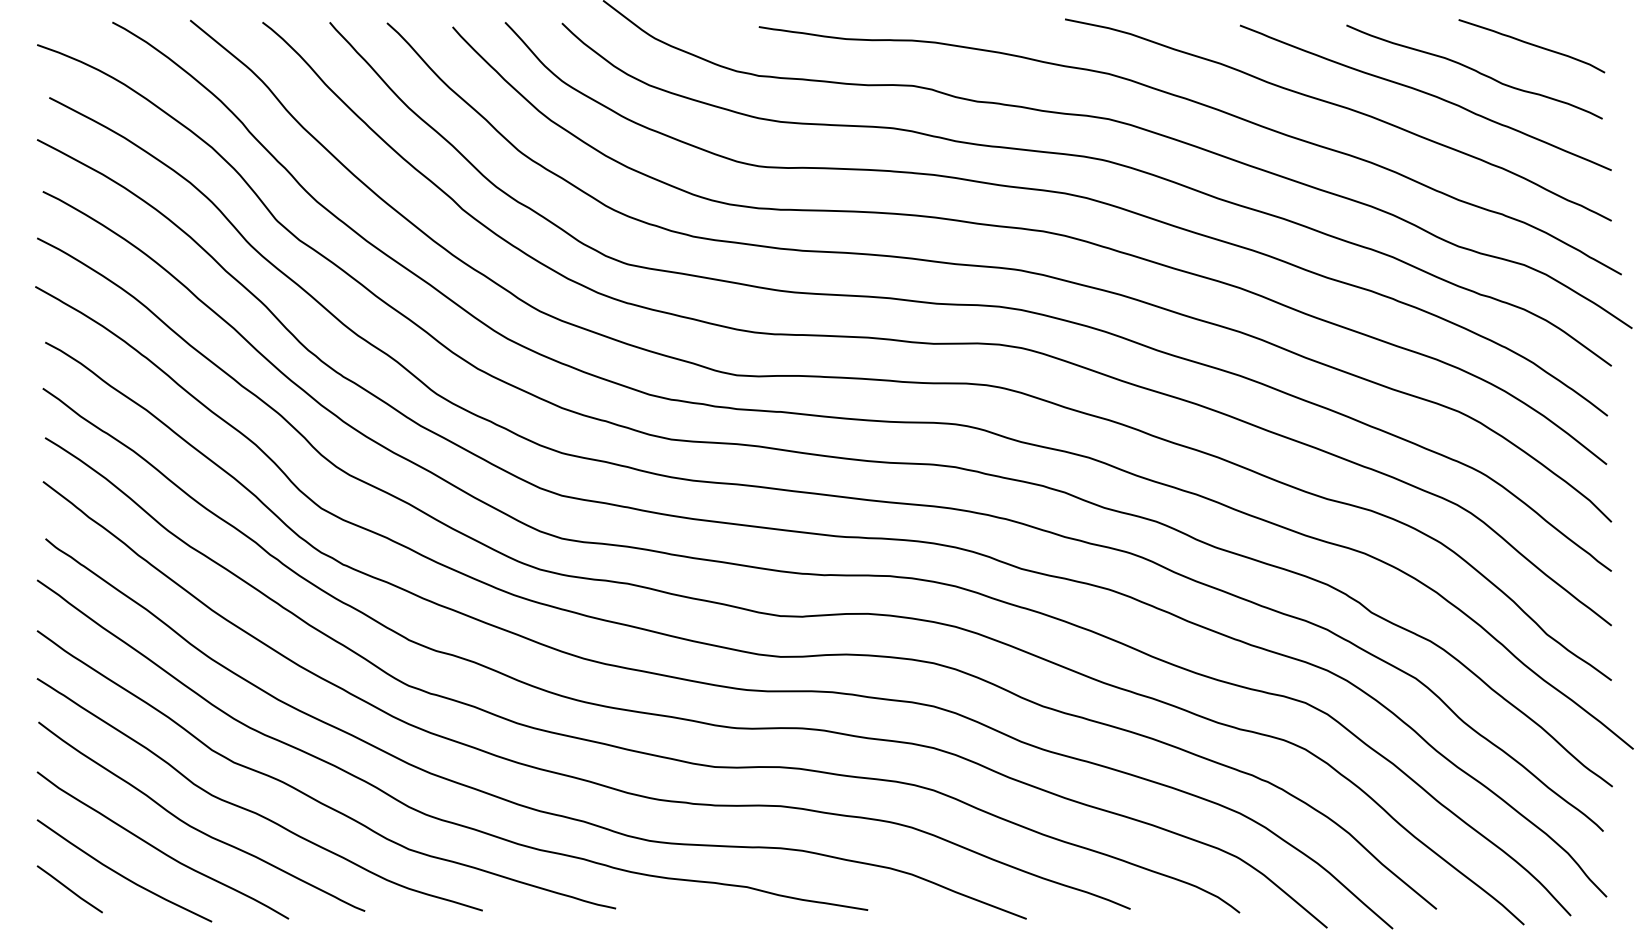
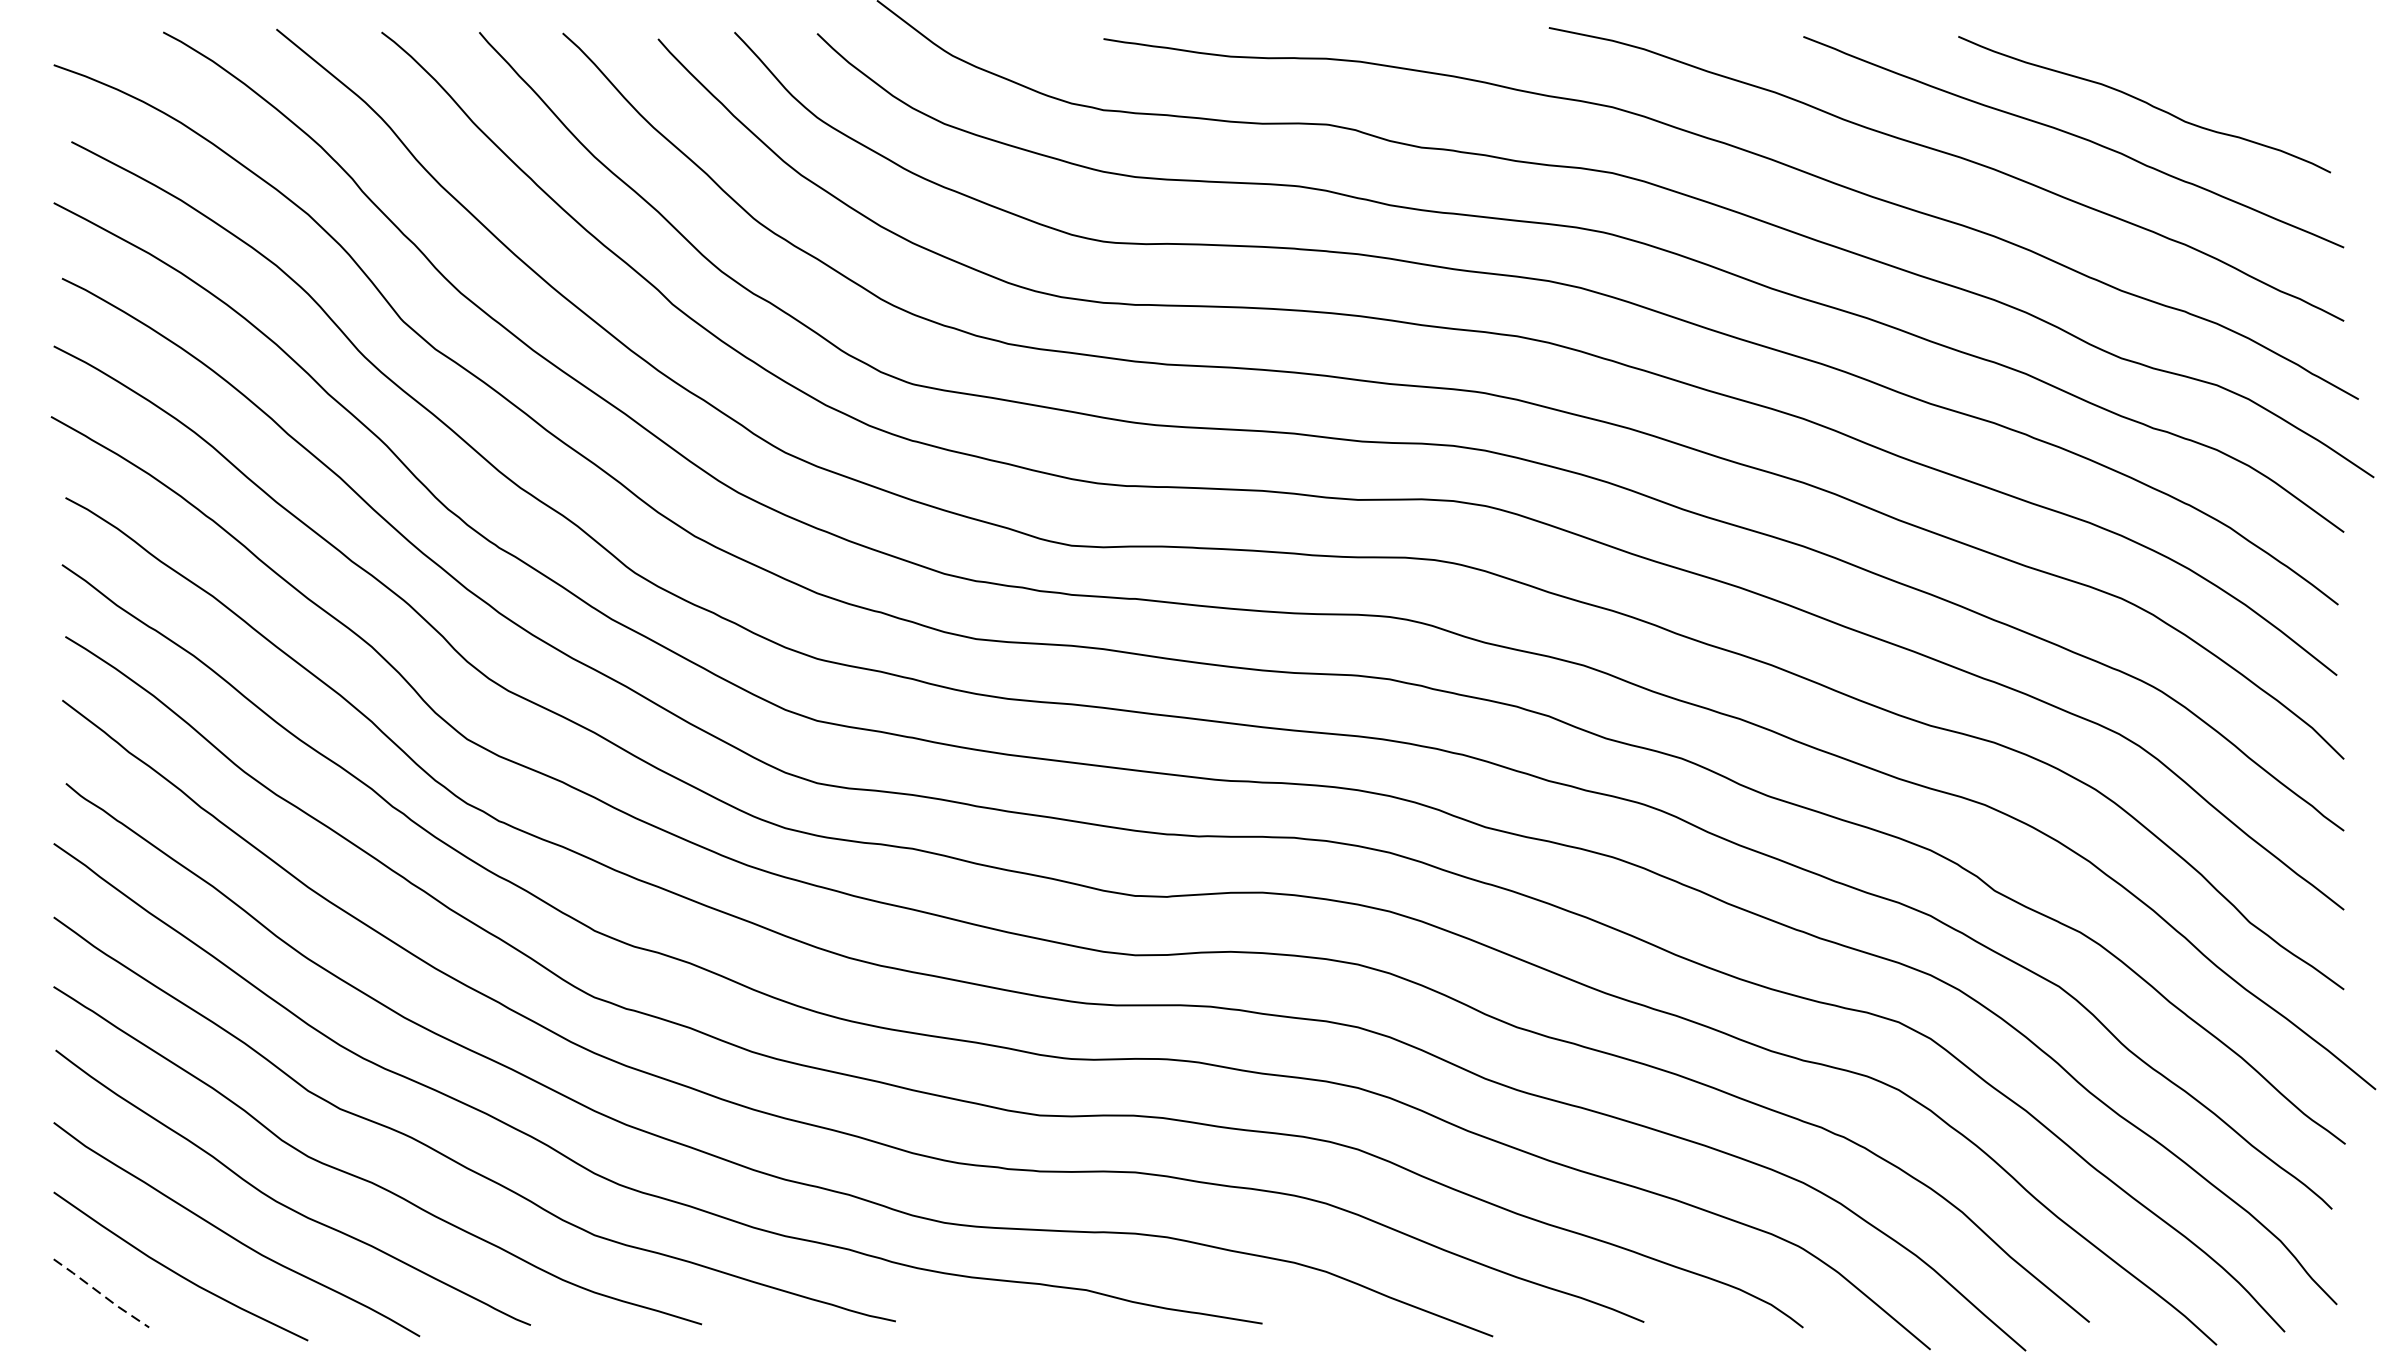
curve: (1531, 45) -> (2227, 65), removed
line: (69, 889) -> (100, 1293), solid -> dashed

